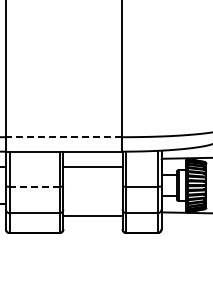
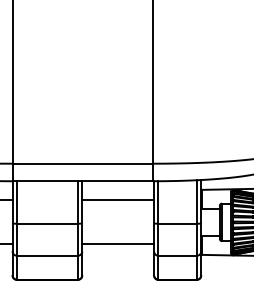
line: (63, 137) -> (82, 164), dashed -> solid
line: (34, 186) -> (47, 223), dashed -> solid
line: (92, 215) -> (117, 244), moved

